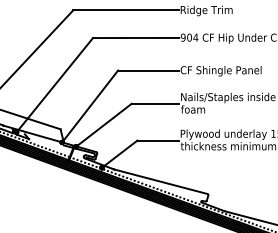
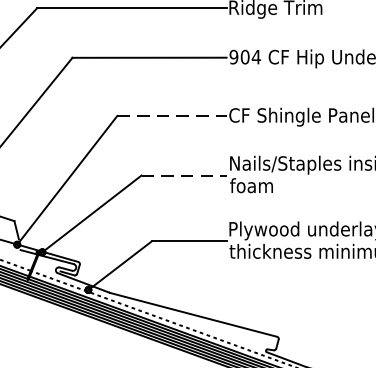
line: (148, 70) -> (171, 115), solid -> dashed
line: (155, 103) -> (184, 174), solid -> dashed

